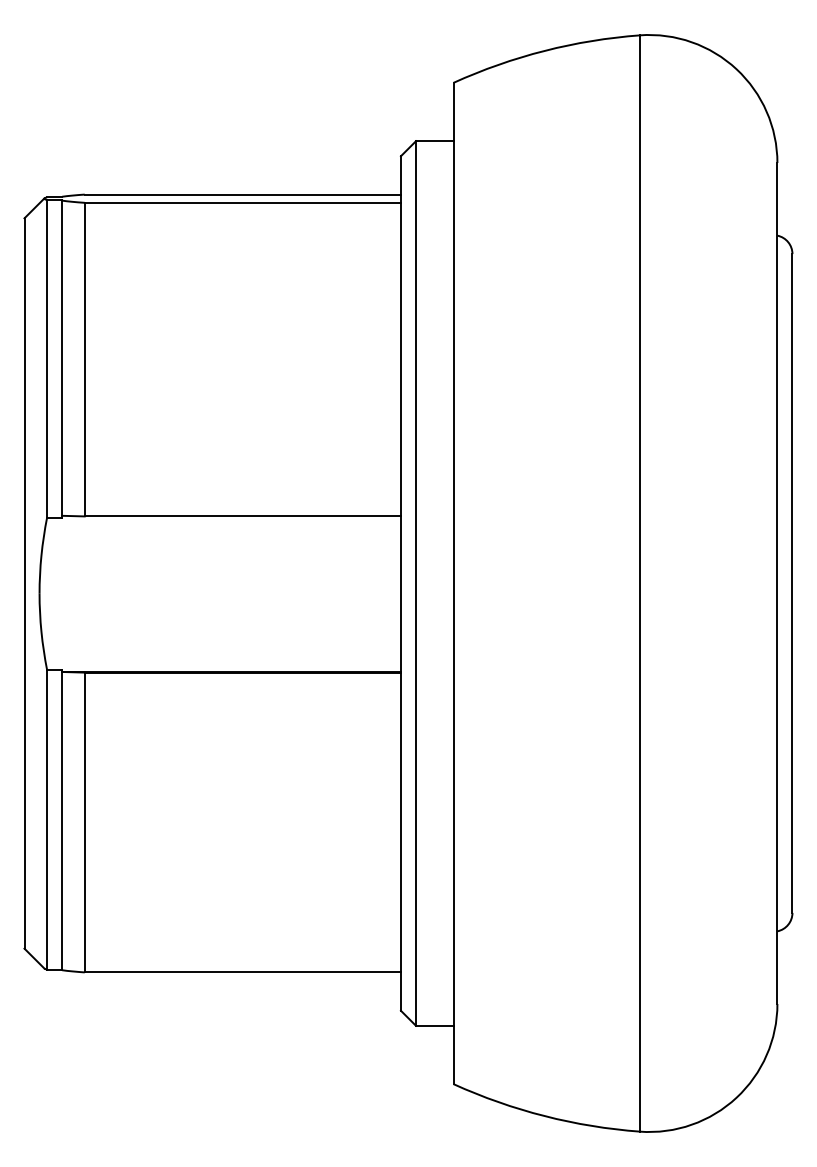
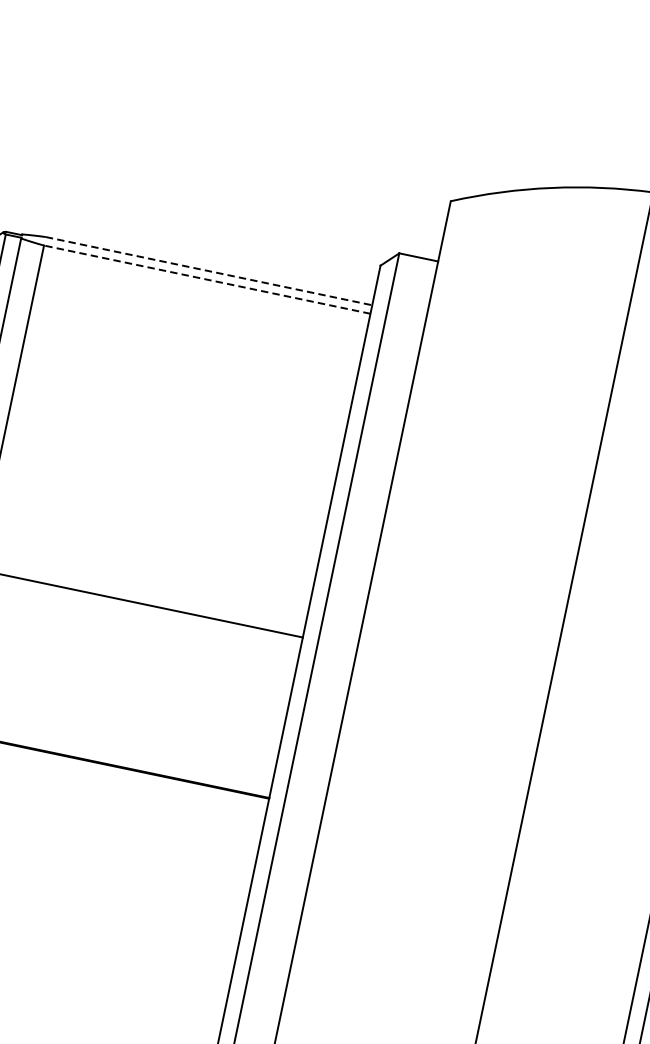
line: (243, 194) -> (209, 271), solid -> dashed
line: (242, 202) -> (206, 279), solid -> dashed

